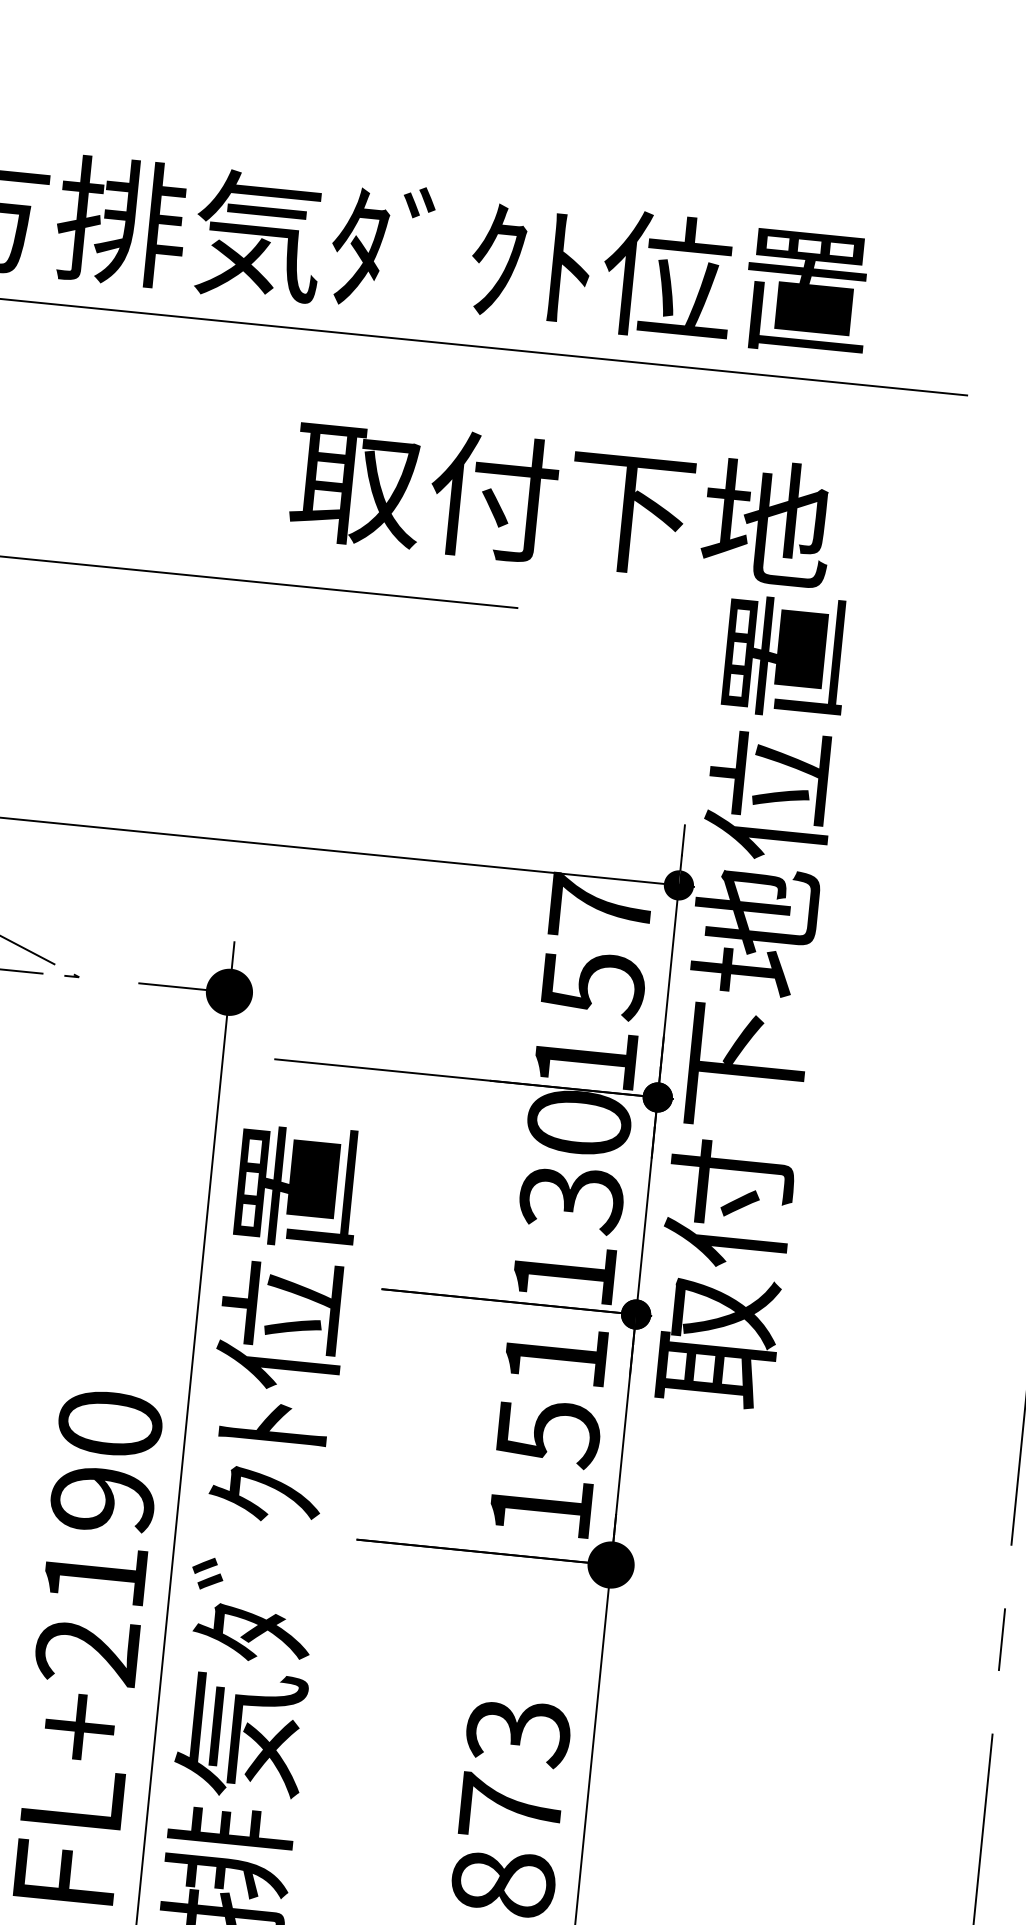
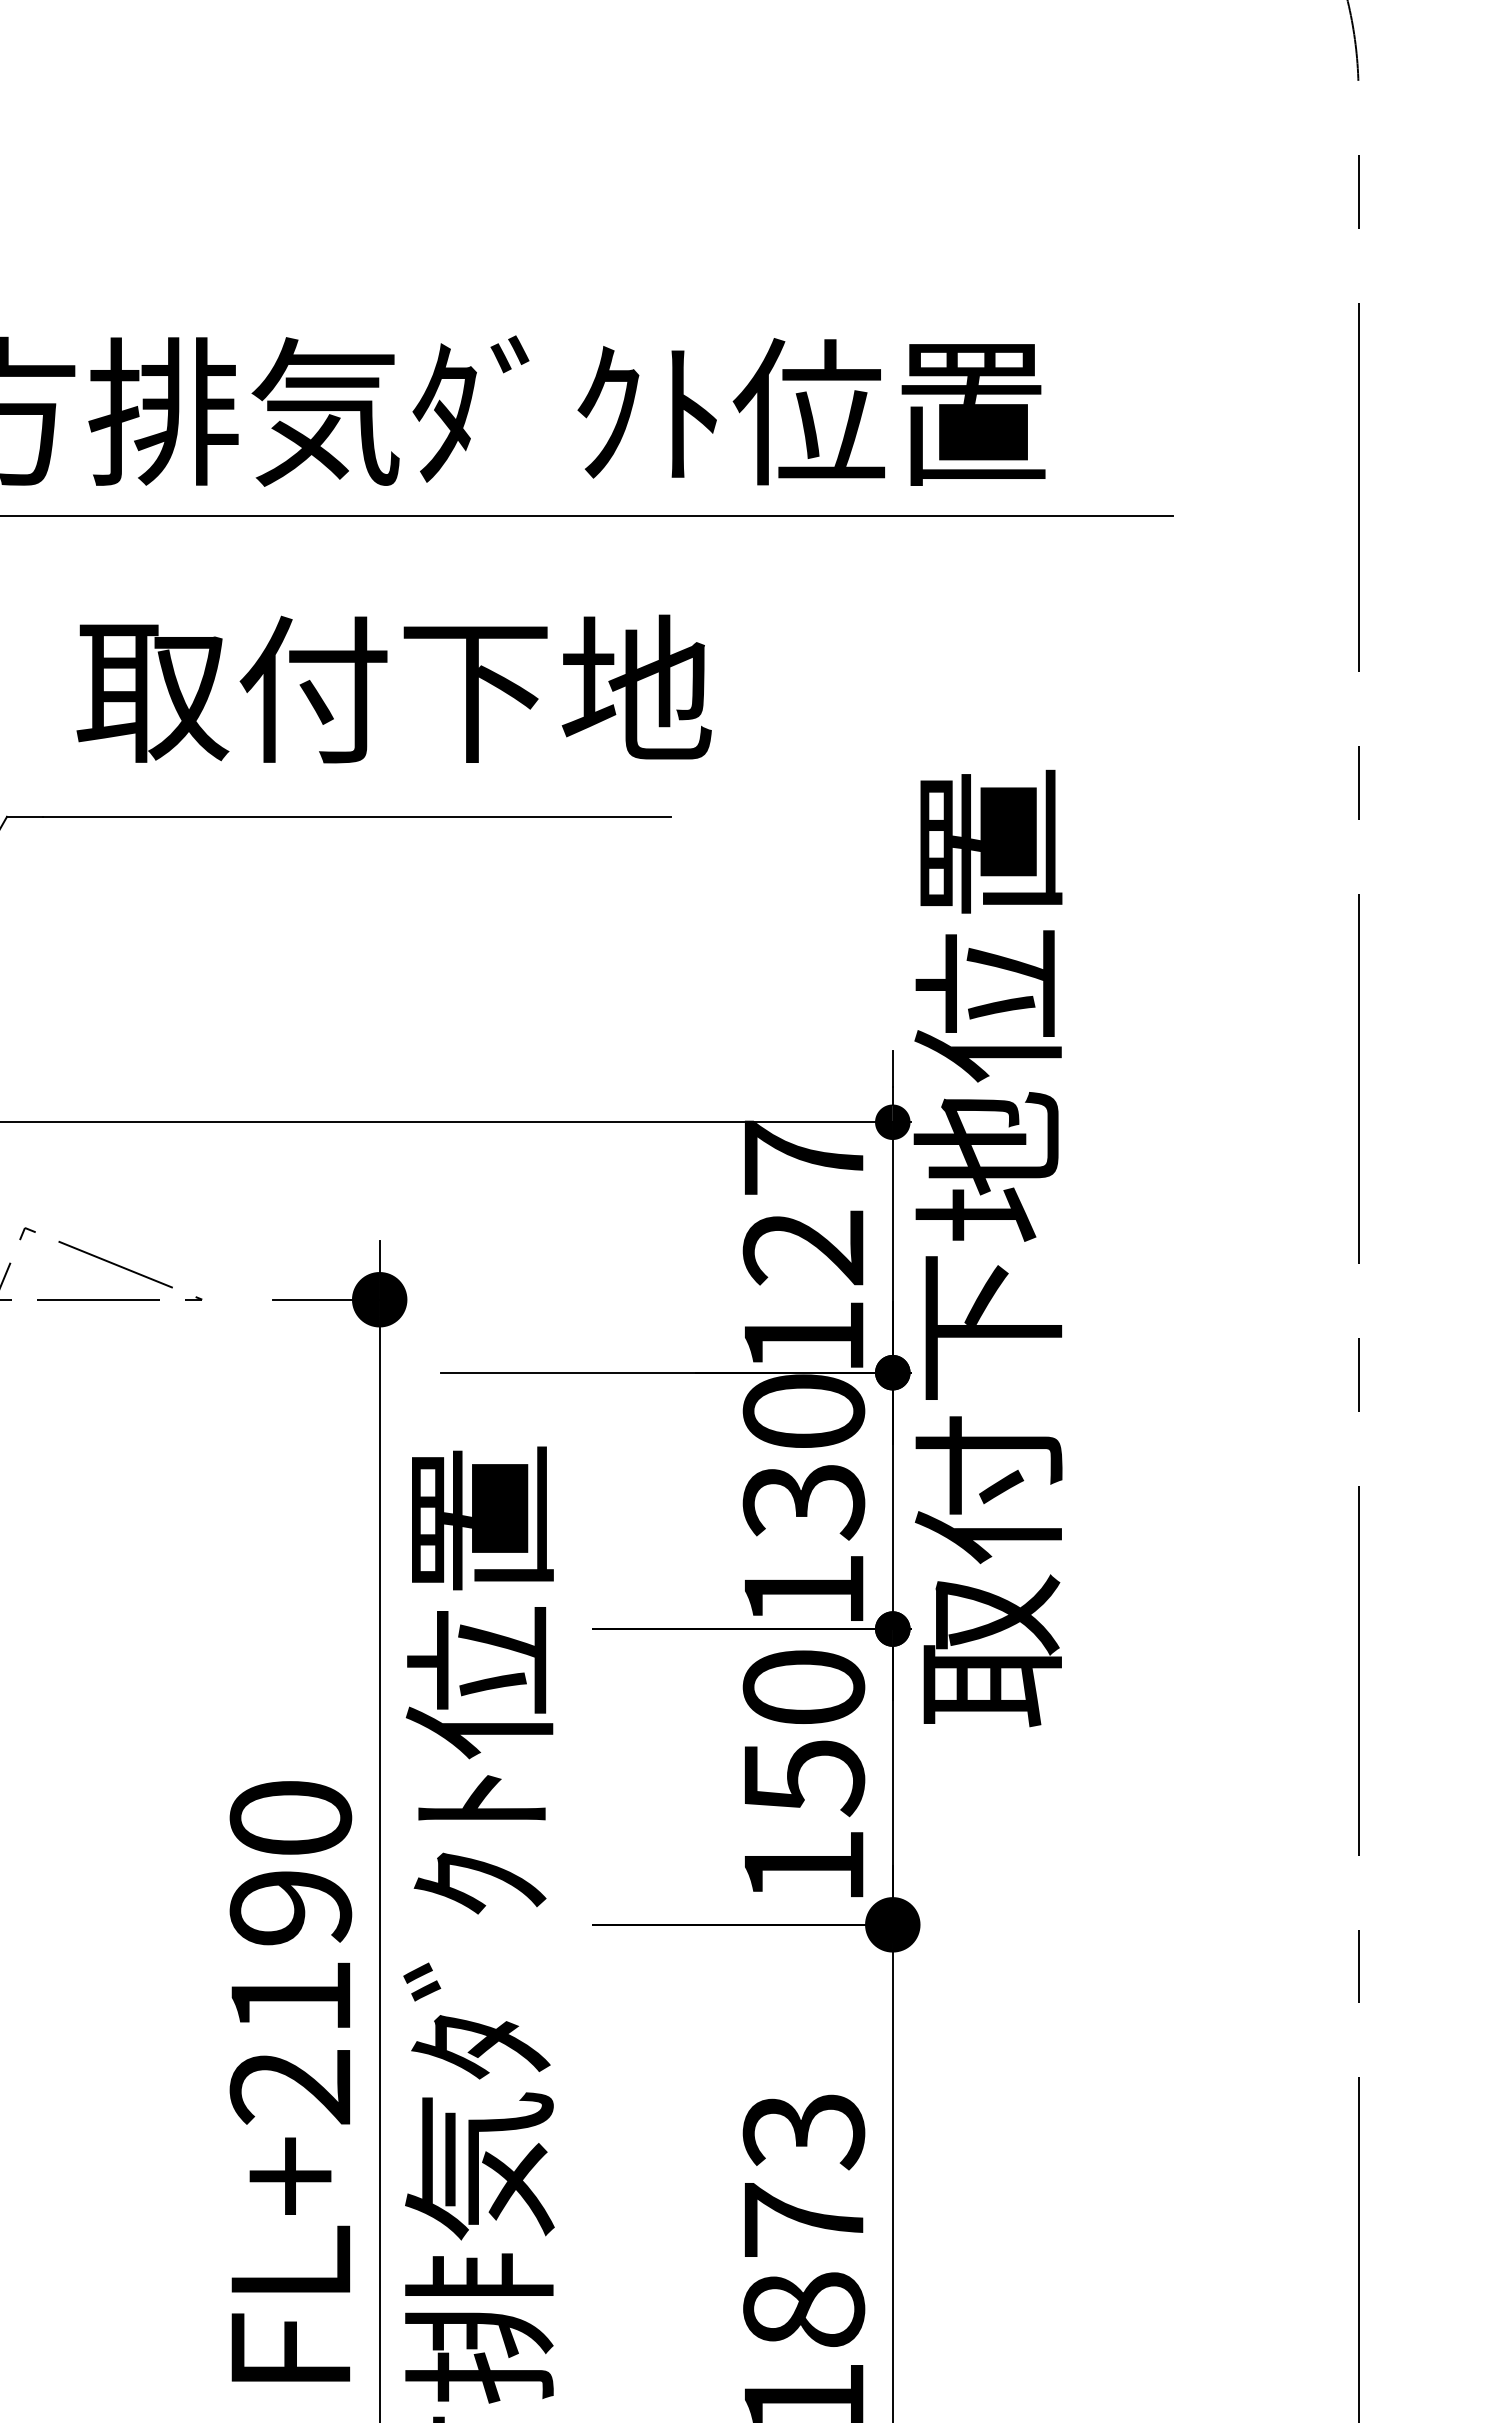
text: (561, 502) -> (393, 688), moved
text: (592, 984) -> (803, 1248), 157 -> 127
text: (555, 1355) -> (803, 1686), 151 -> 150

